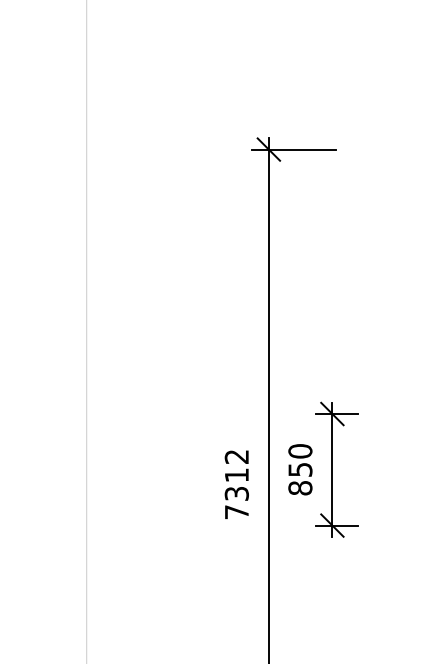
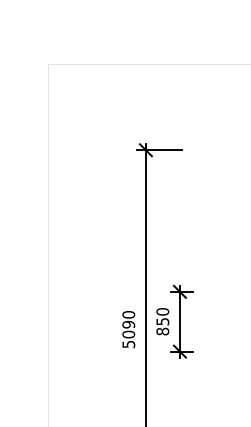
text: (236, 484) -> (128, 329), 7312 -> 5090

